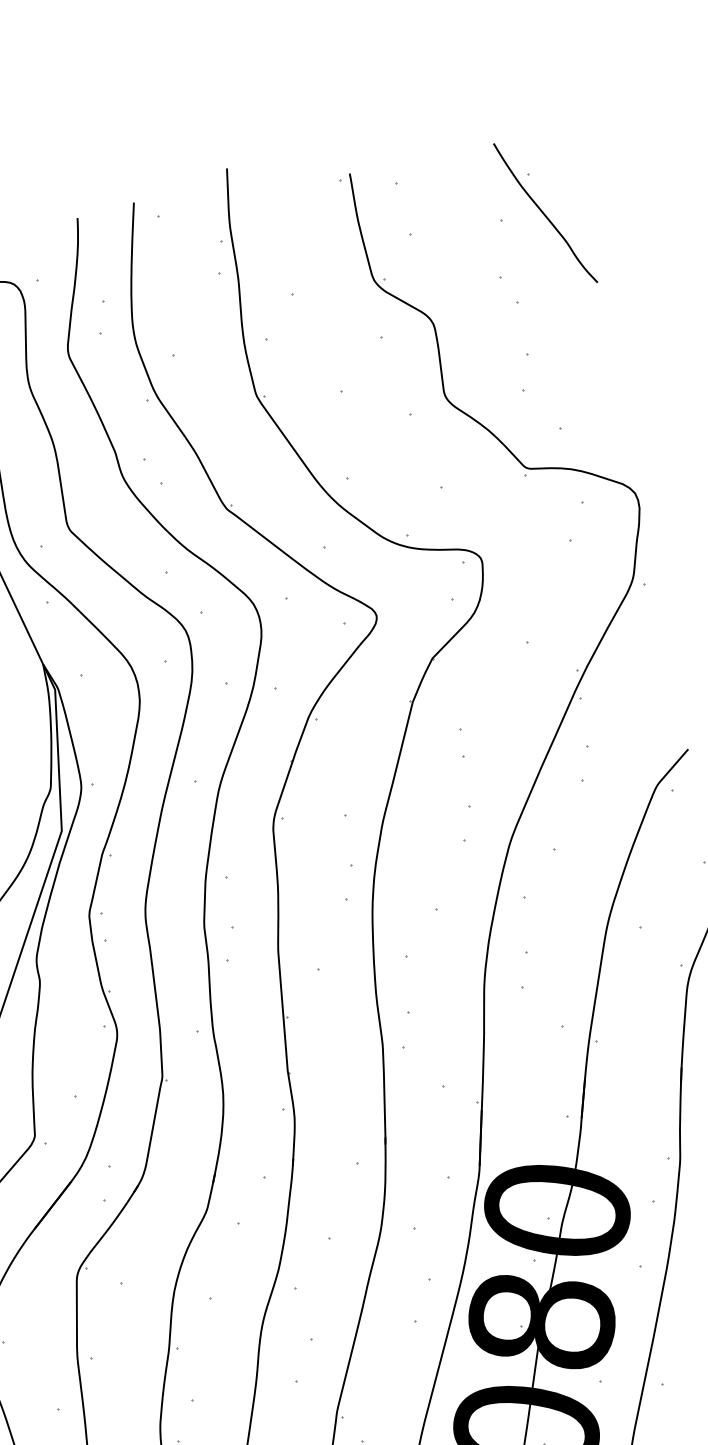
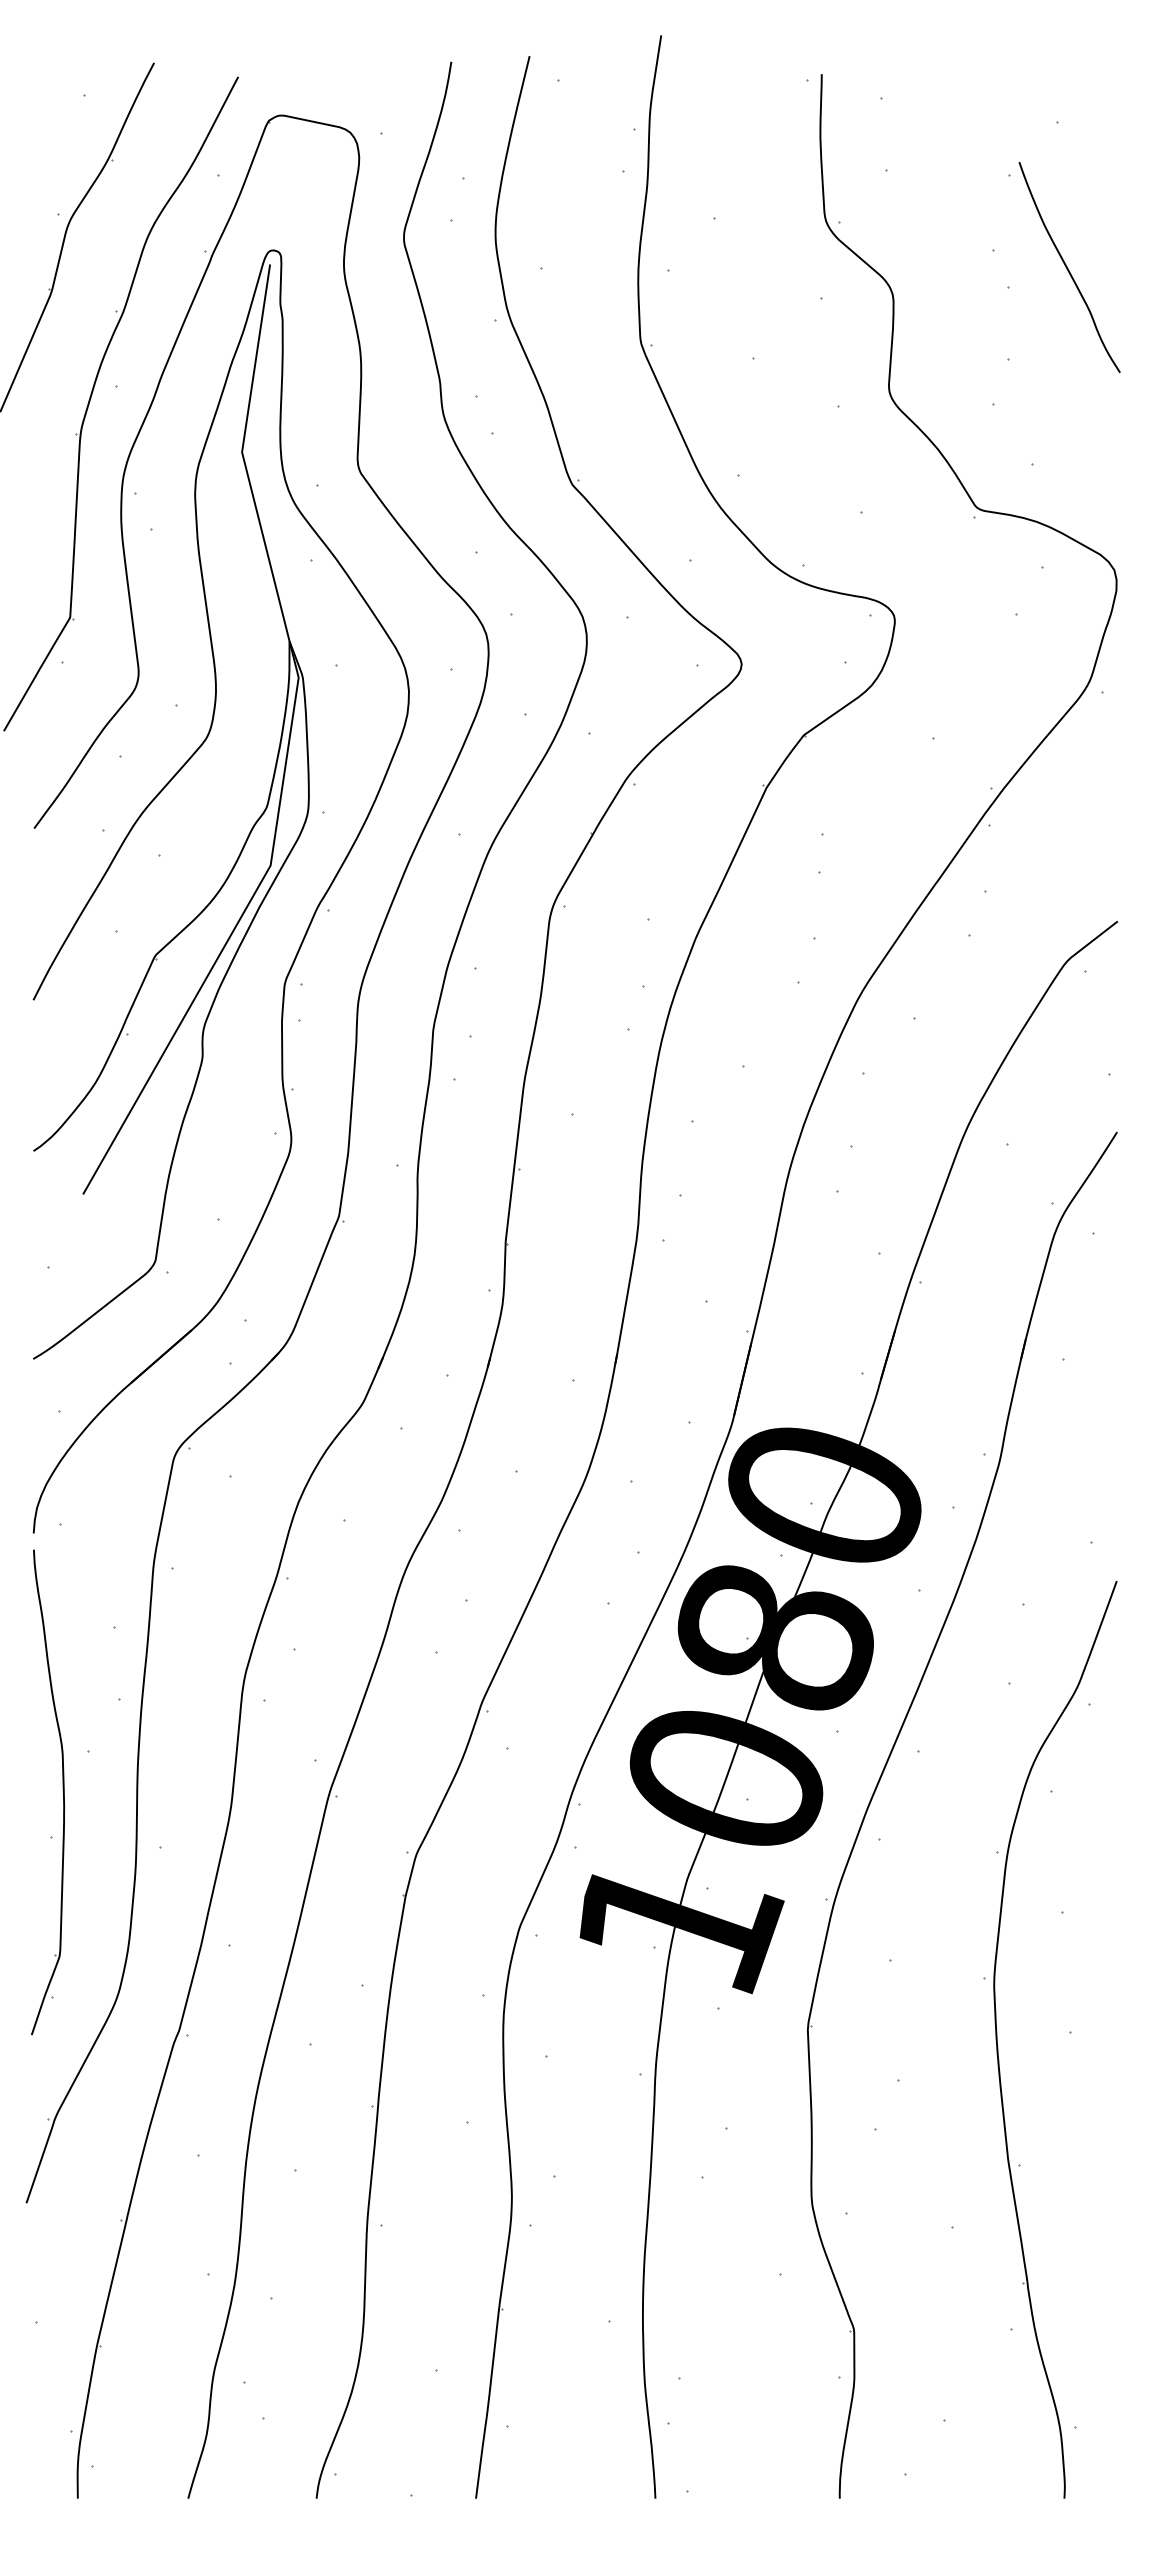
curve: (544, 214) -> (1068, 268), moved

